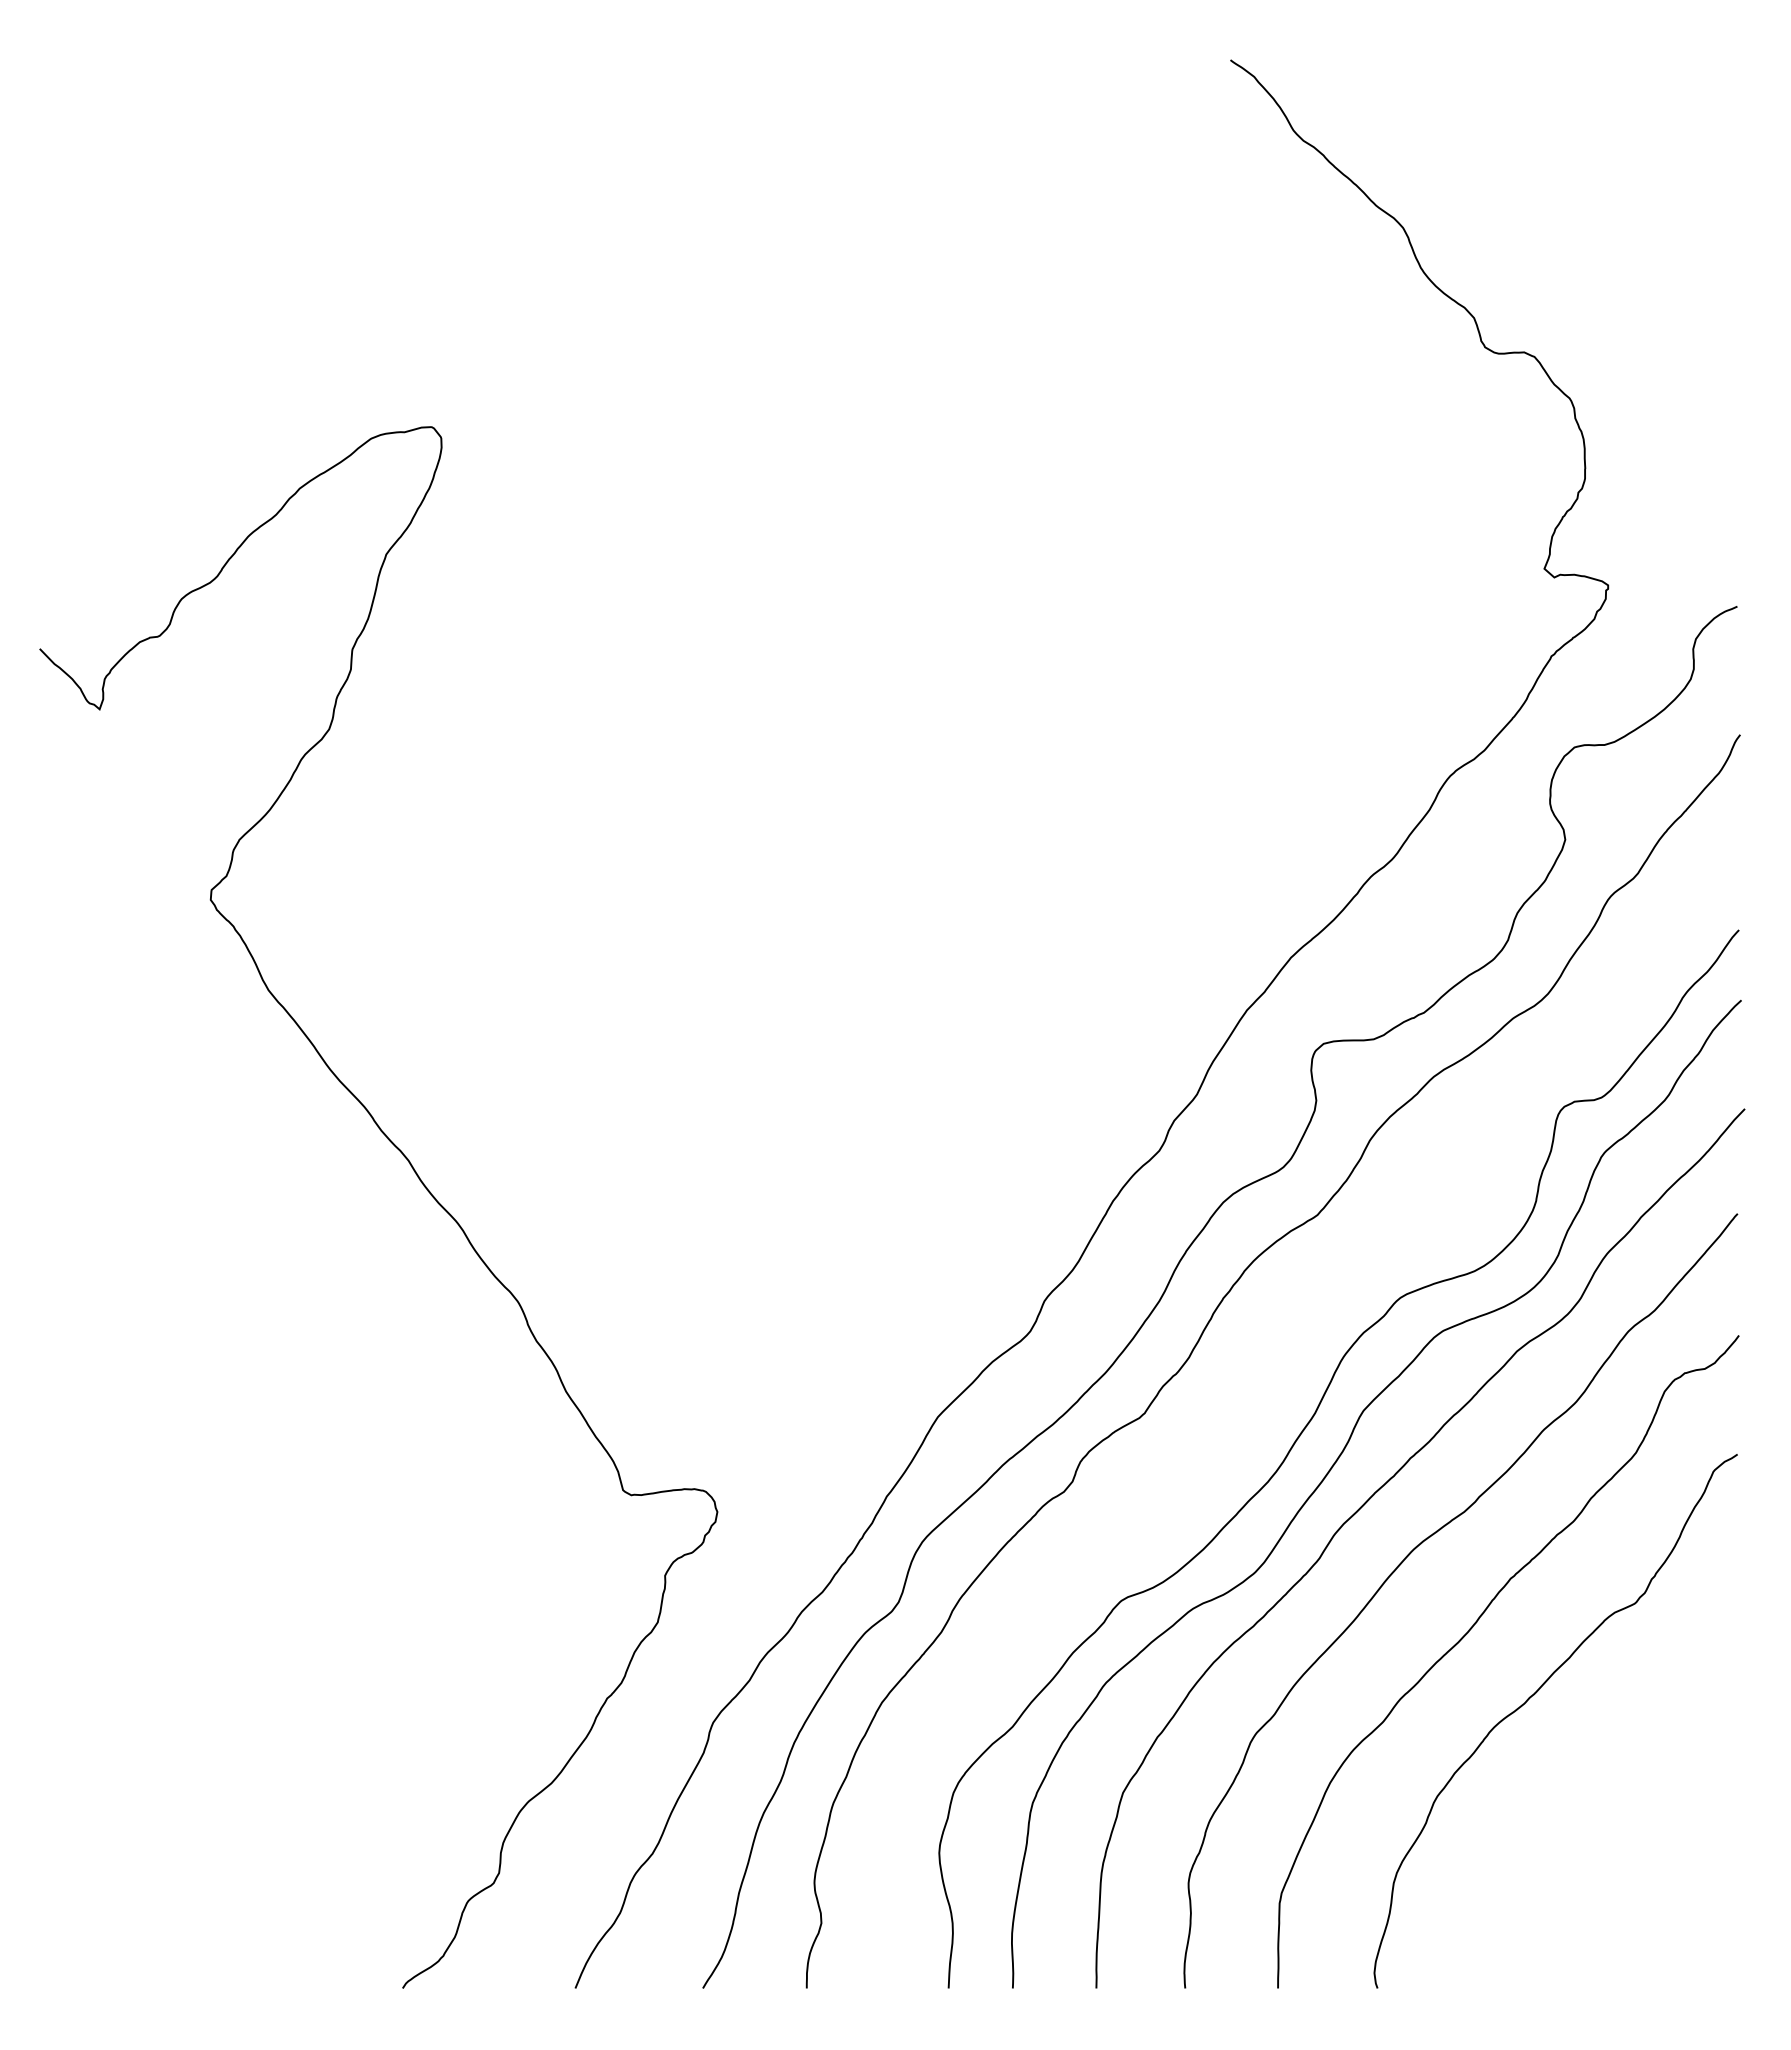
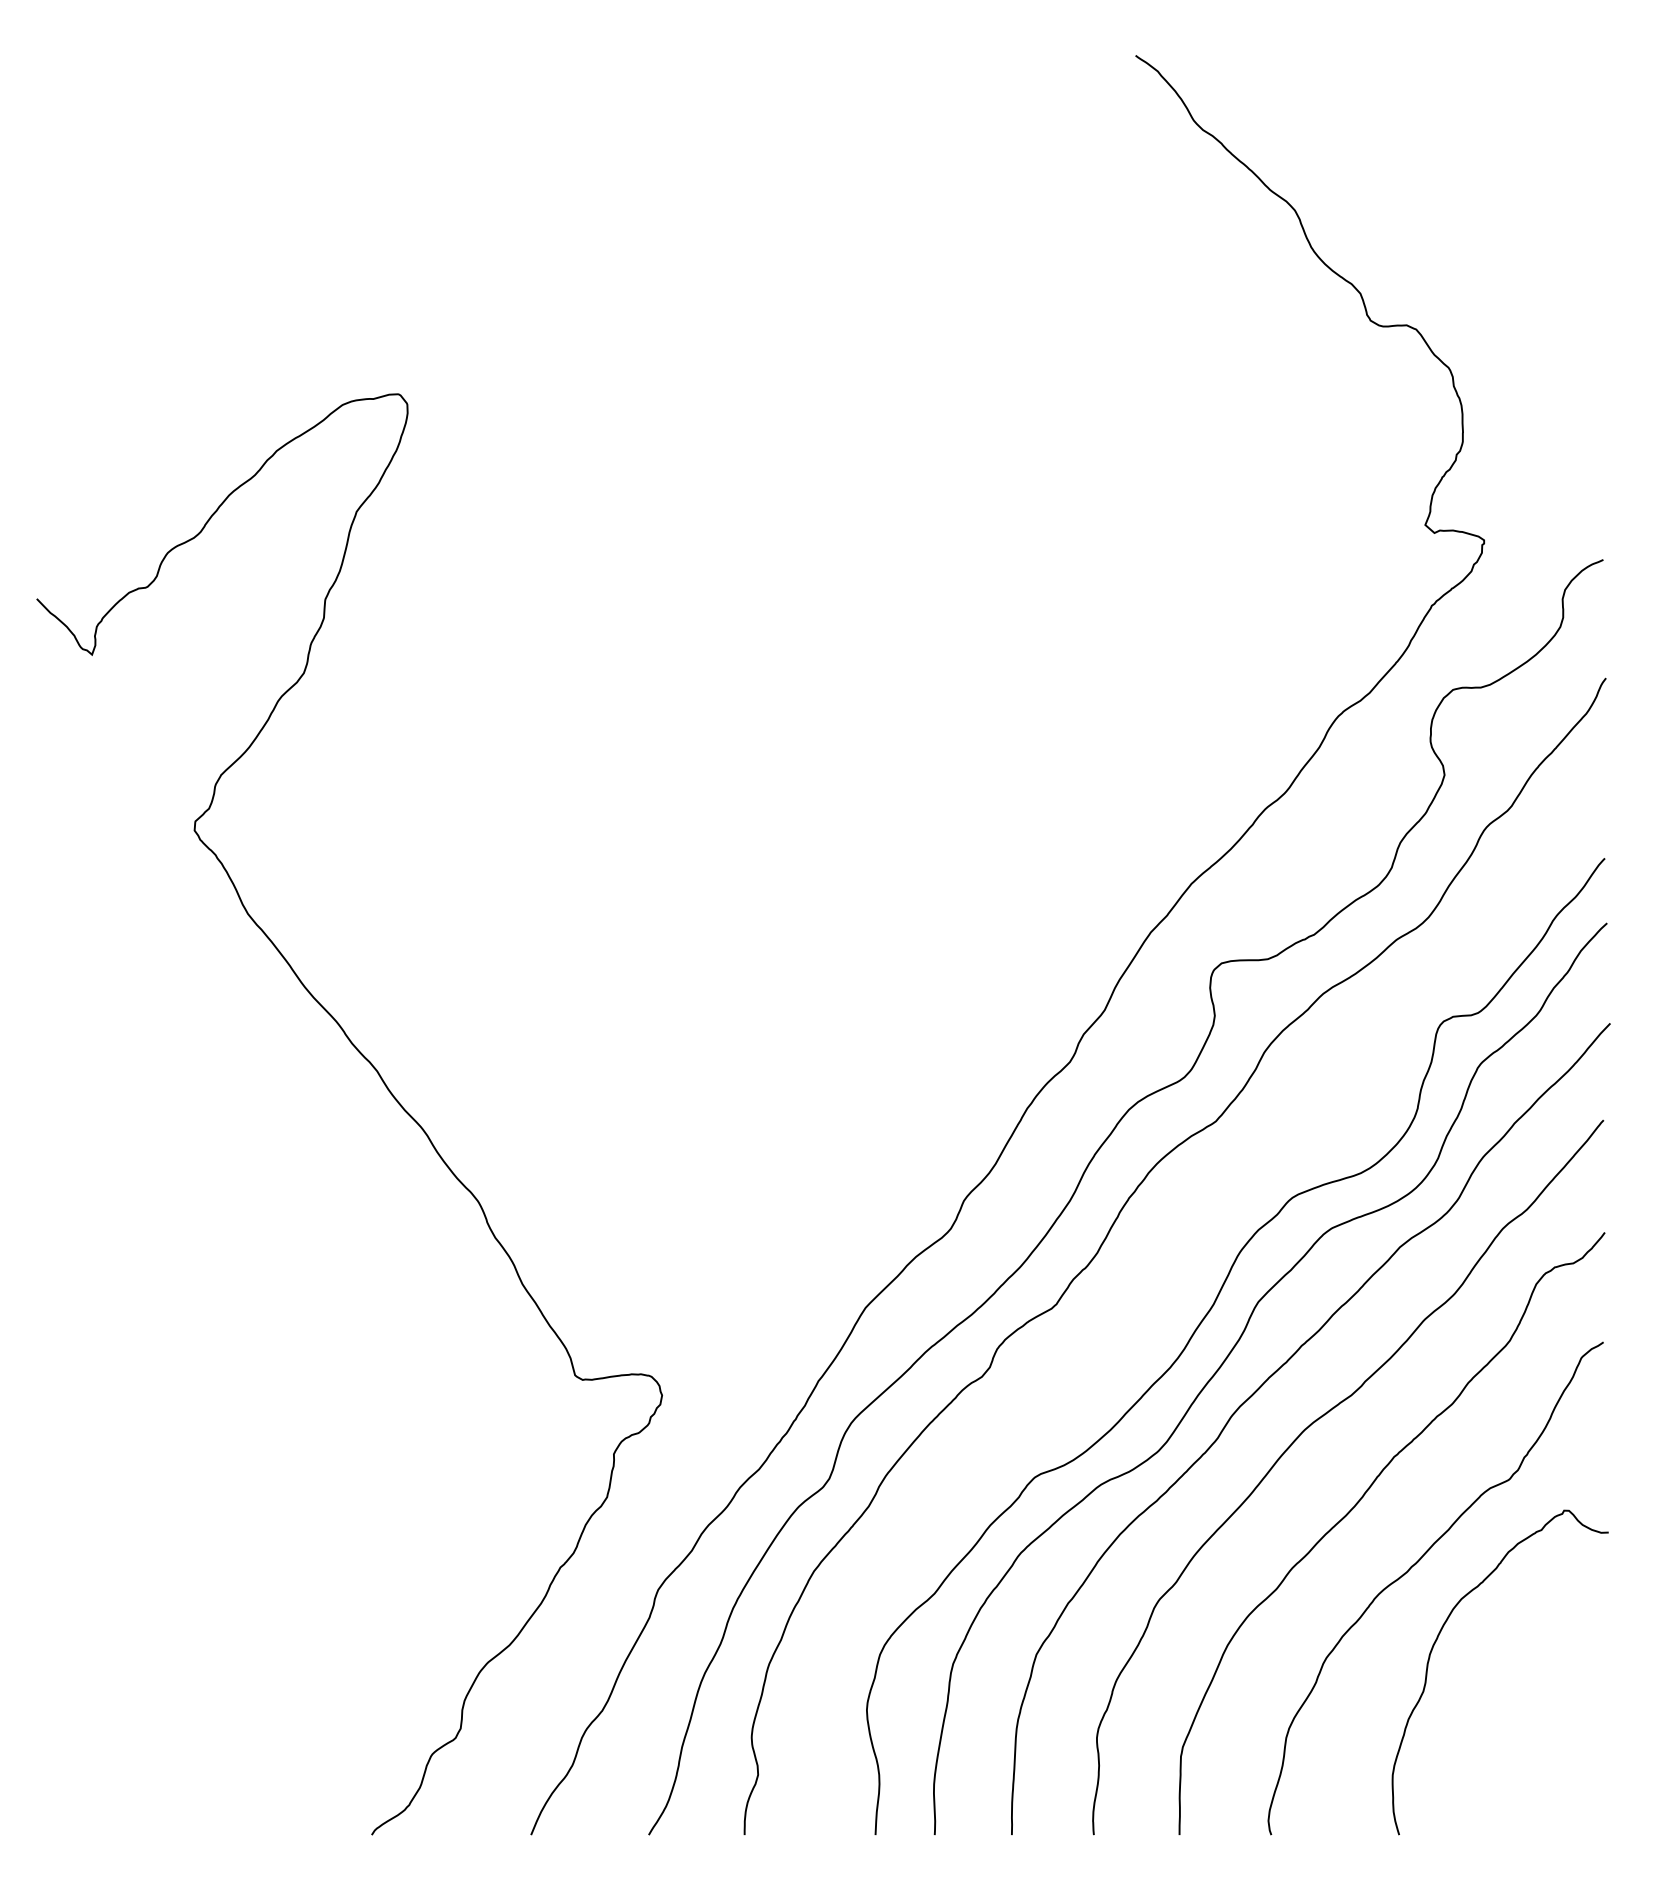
curve: (1557, 1777) -> (1437, 1640), added

